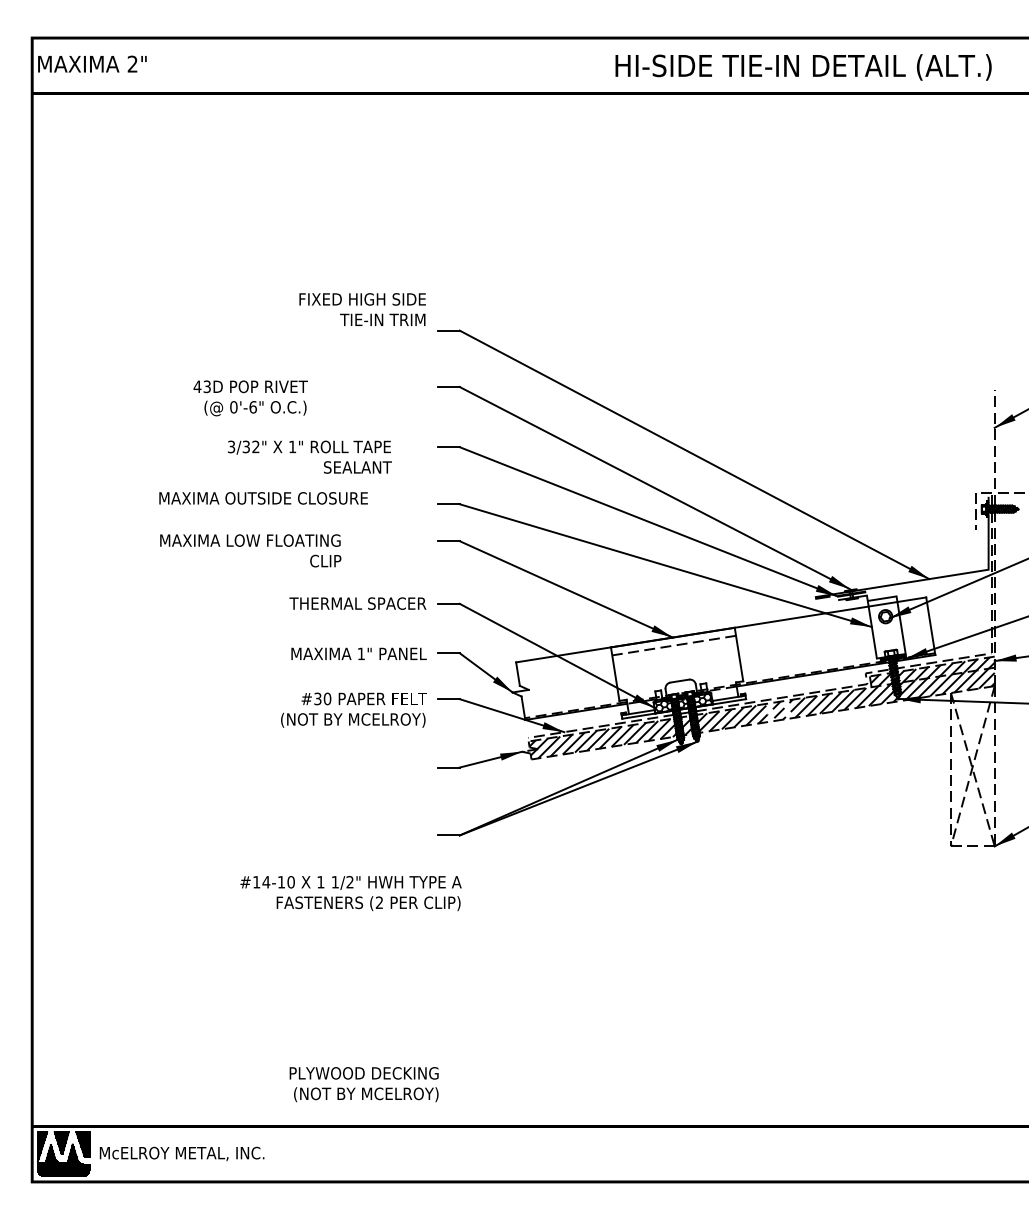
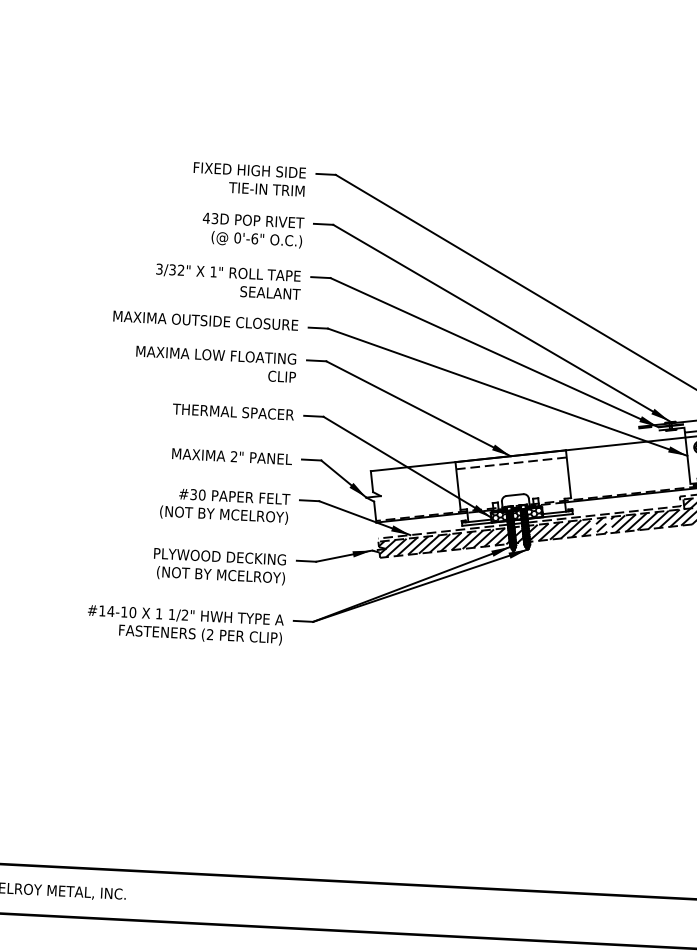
text: (362, 309) -> (249, 179), moved
text: (250, 398) -> (252, 230), moved
text: (309, 456) -> (228, 281), moved
text: (263, 498) -> (205, 320), moved
text: (250, 550) -> (215, 364), moved
text: (360, 653) -> (233, 456), 1" -> 2"
text: (350, 893) -> (184, 625), moved
text: (363, 1084) -> (218, 566), moved

